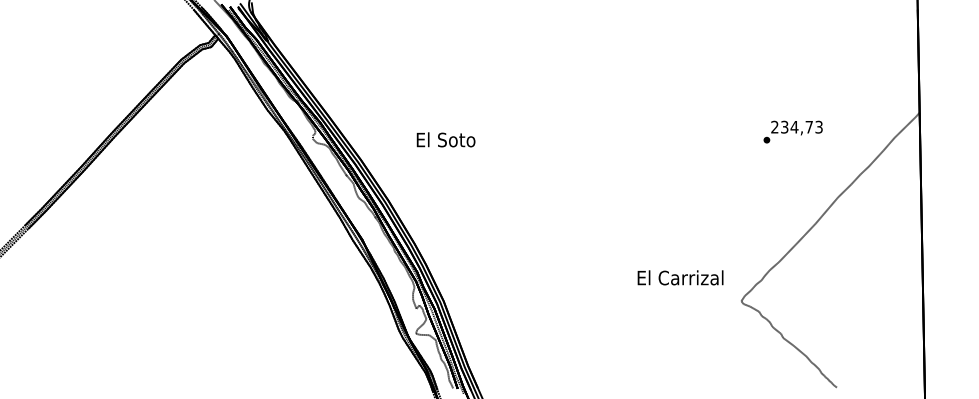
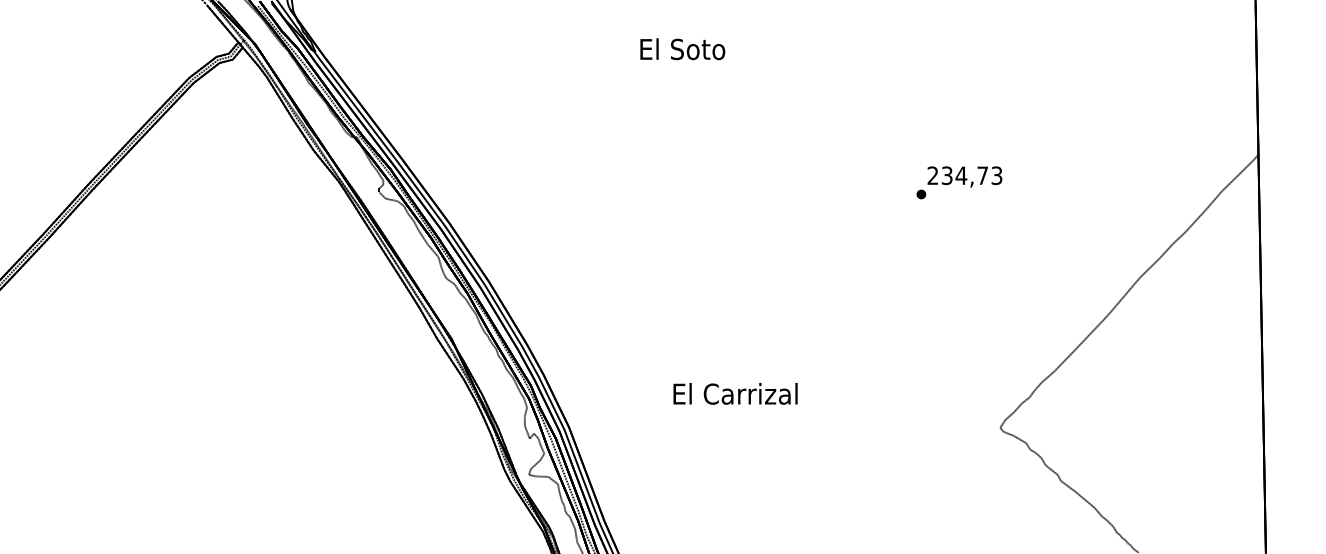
text: (792, 131) -> (958, 181), moved
text: (445, 139) -> (681, 48), moved
text: (680, 277) -> (735, 393), moved

